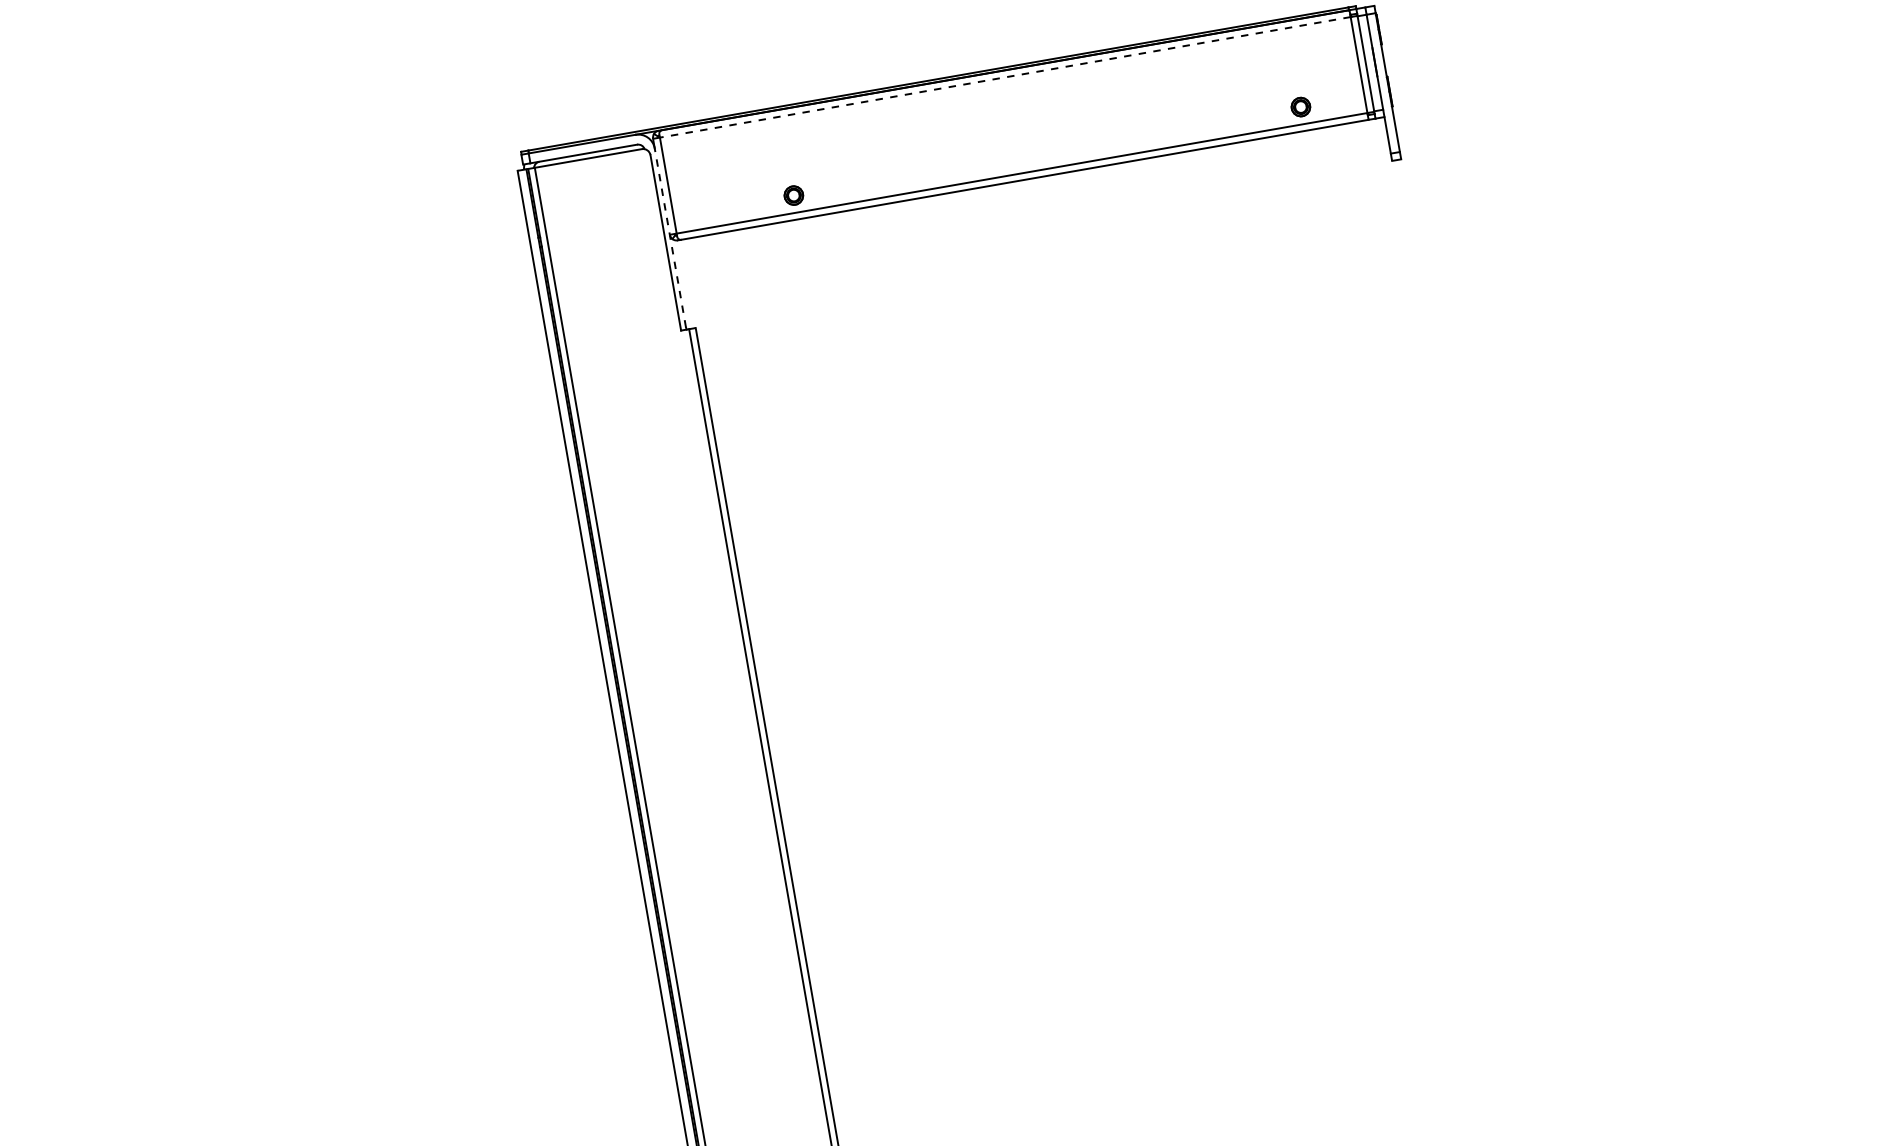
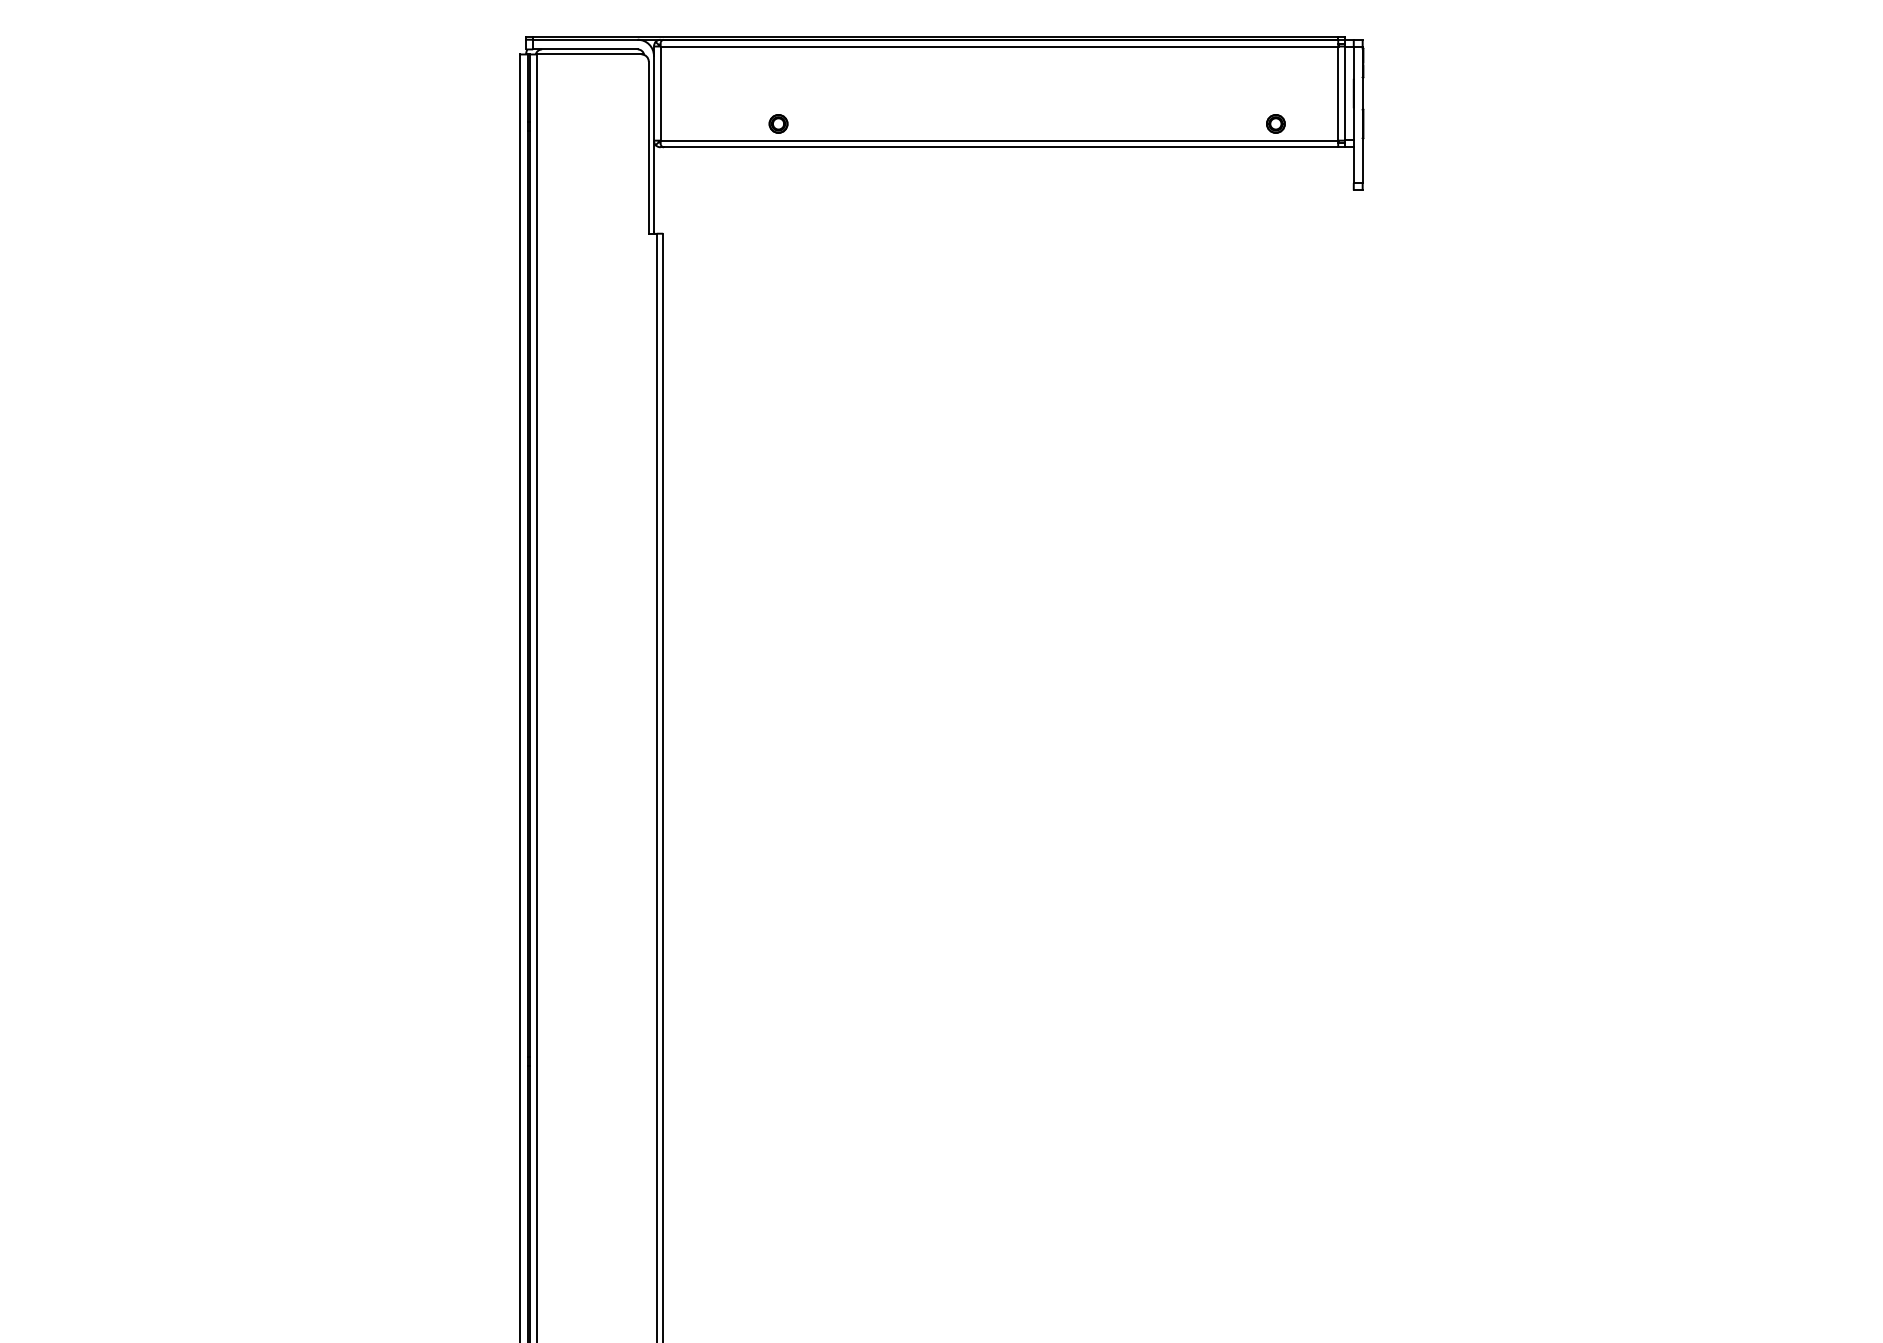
line: (1005, 77) -> (999, 46), dashed -> solid
line: (669, 237) -> (653, 143), dashed -> solid

